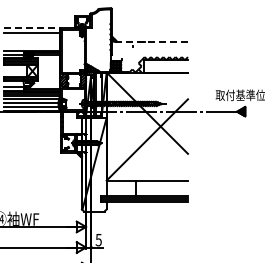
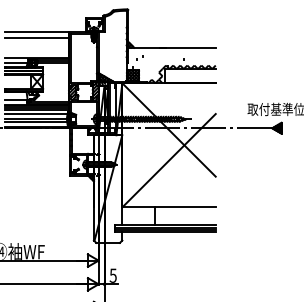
line: (32, 28) -> (37, 32), dashed -> solid
line: (149, 41) -> (171, 47), dashed -> solid

